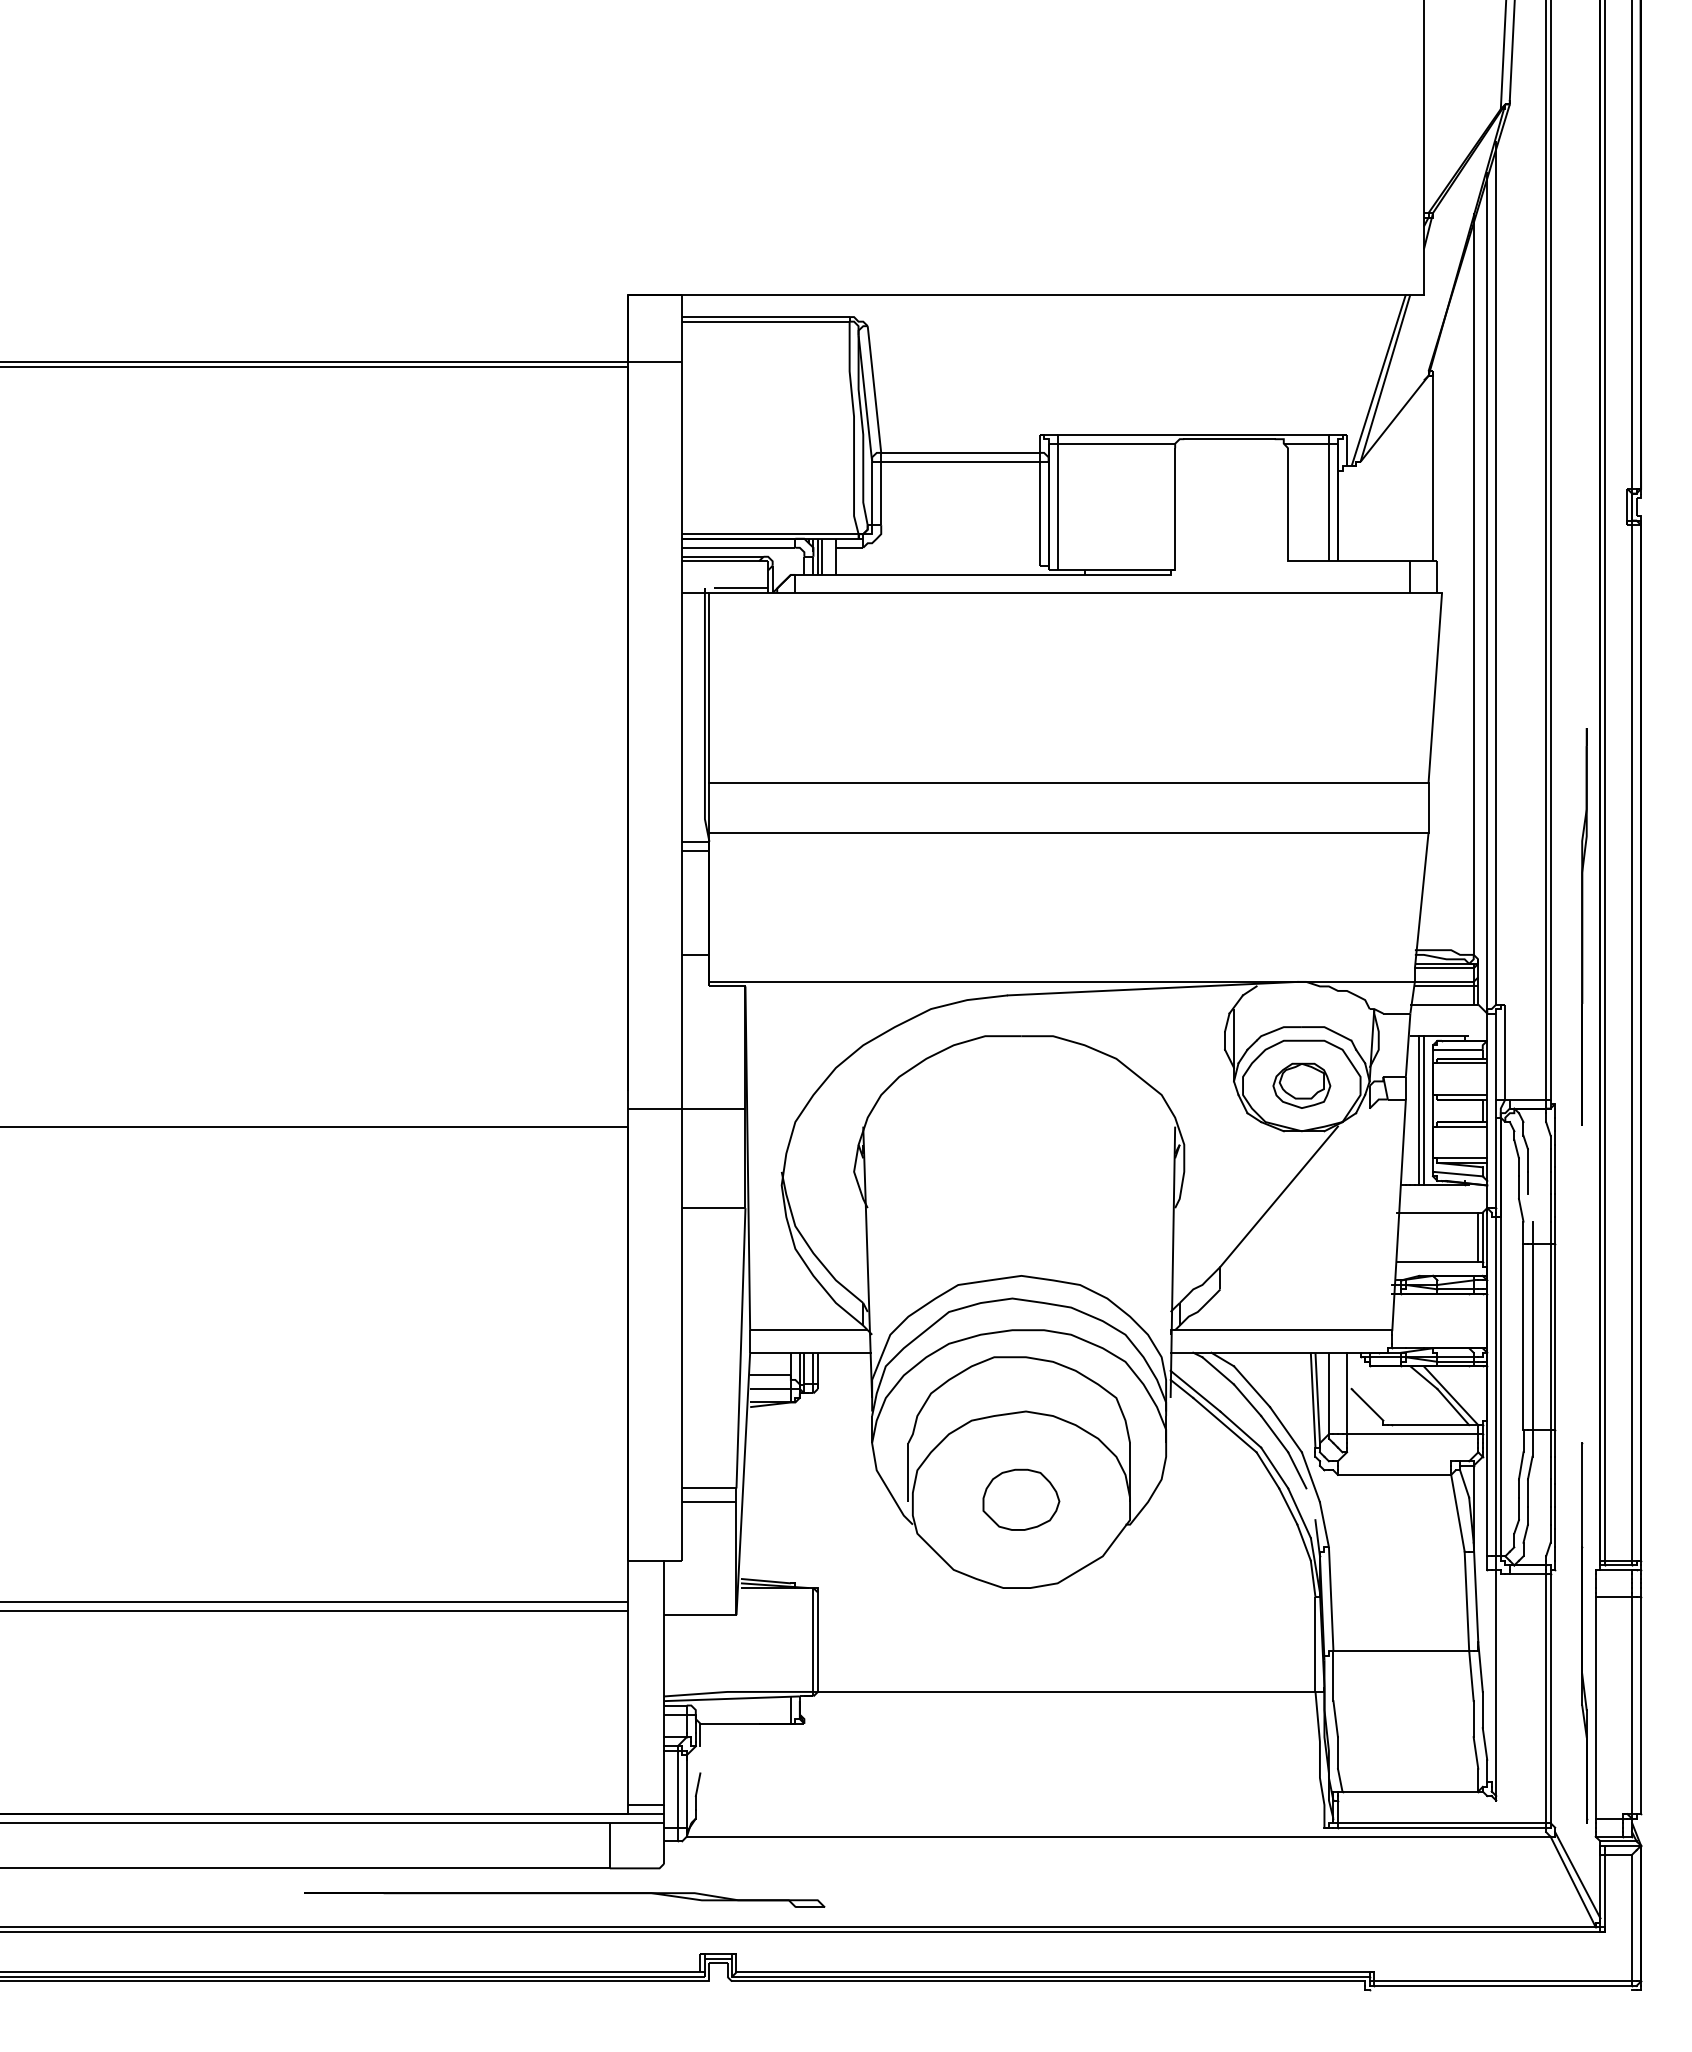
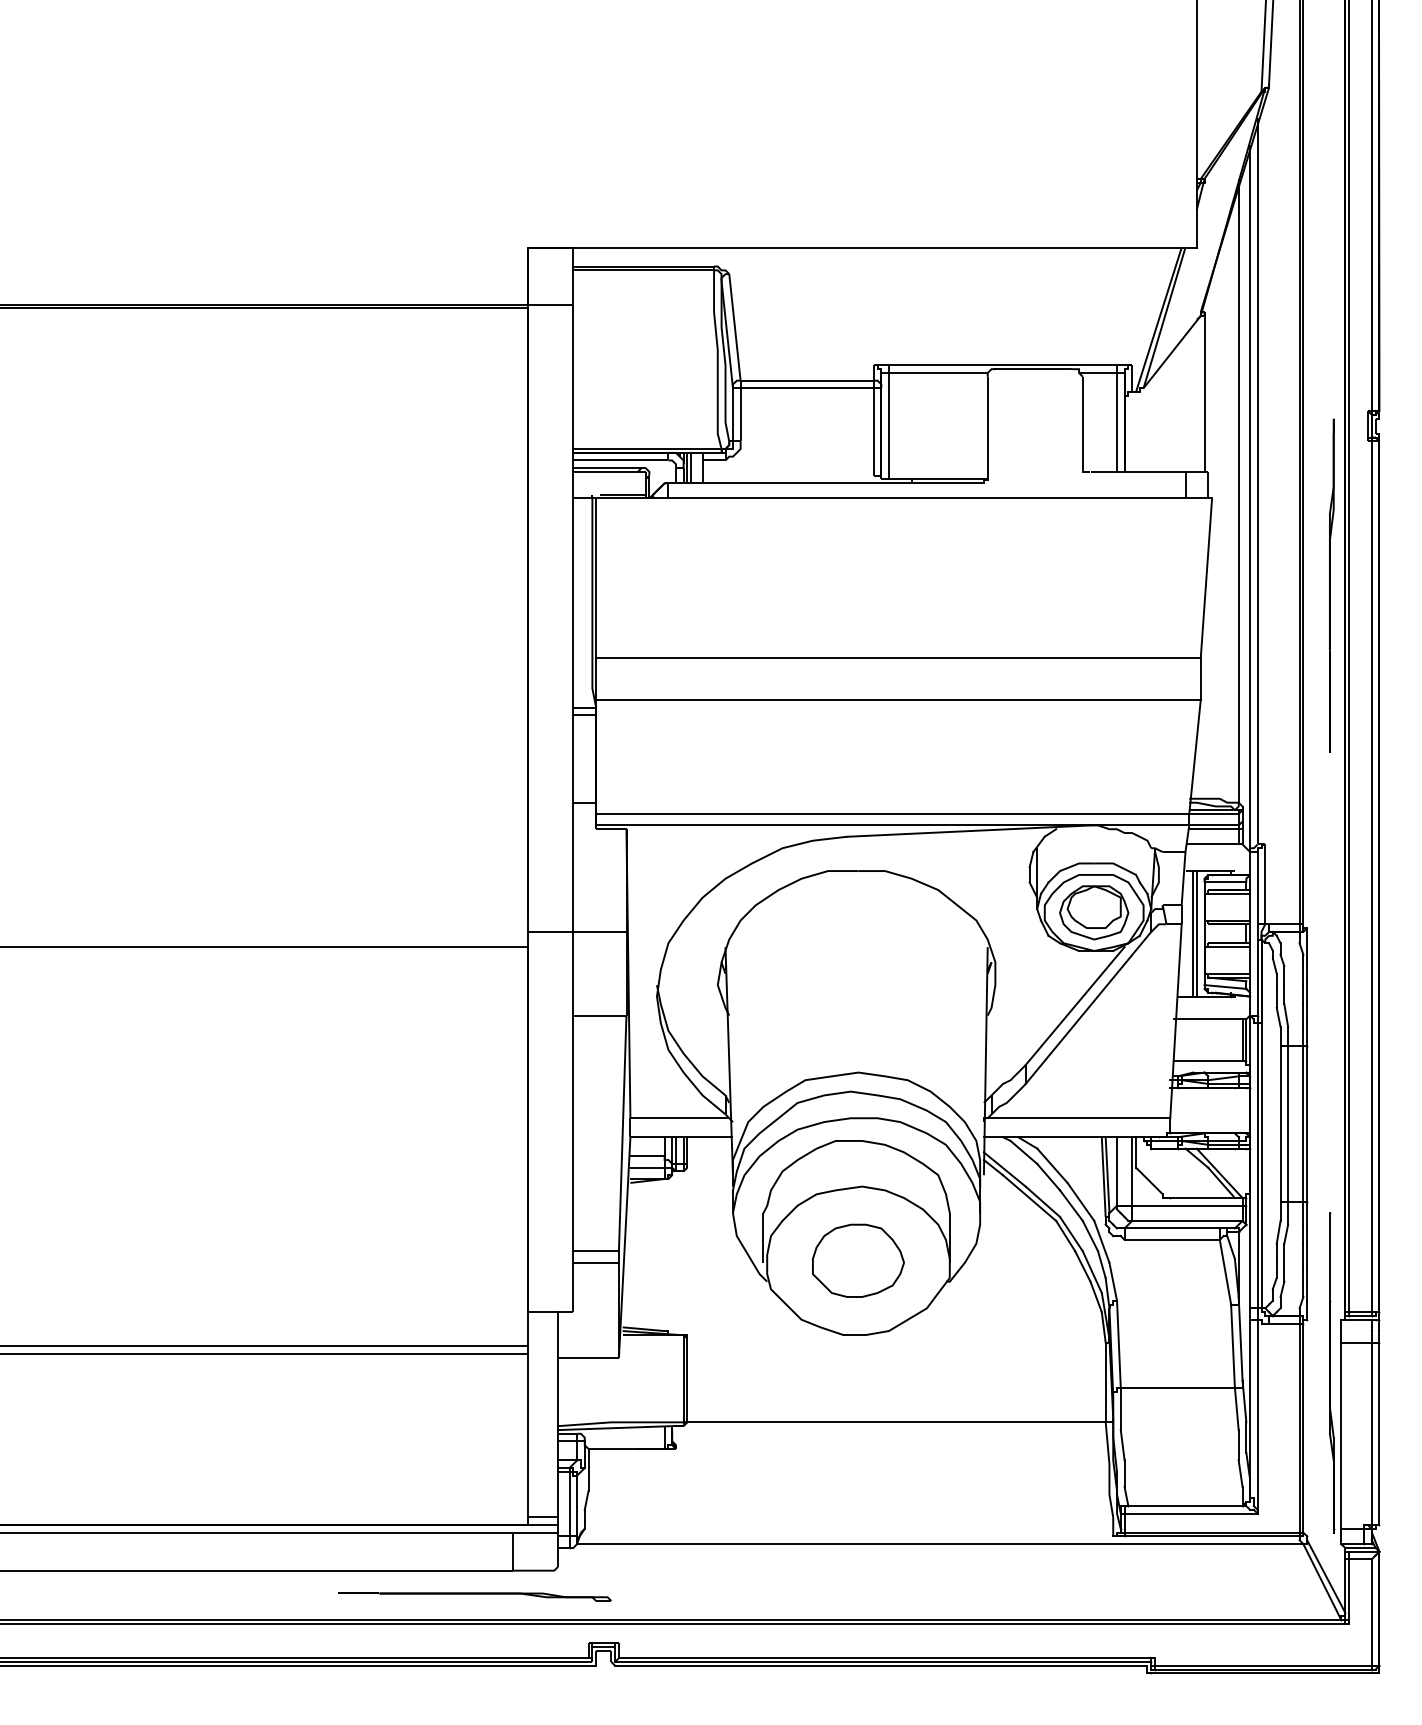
part: (1584, 926) -> (1331, 585), moved
line: (1061, 968) -> (892, 814), added
part: (1301, 1085) -> (1093, 912), size x1.43
line: (1294, 1198) -> (1088, 1007), added
line: (1529, 1207) -> (1285, 1015), added
line: (1351, 1370) -> (1135, 1152), added
line: (1412, 1452) -> (1187, 1221), added
line: (1394, 1461) -> (1172, 1228), added
part: (1021, 1499) -> (858, 1260), size x1.43
line: (1310, 1504) -> (1101, 1264), added
line: (1487, 1675) -> (1250, 1408), added
line: (700, 1759) -> (588, 1479), added
line: (1416, 1800) -> (1190, 1513), added
part: (564, 1899) -> (474, 1596), size x0.62
line: (1500, 1990) -> (1261, 1673), added

